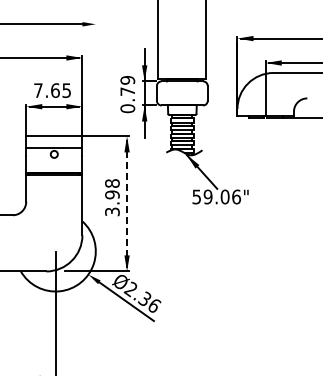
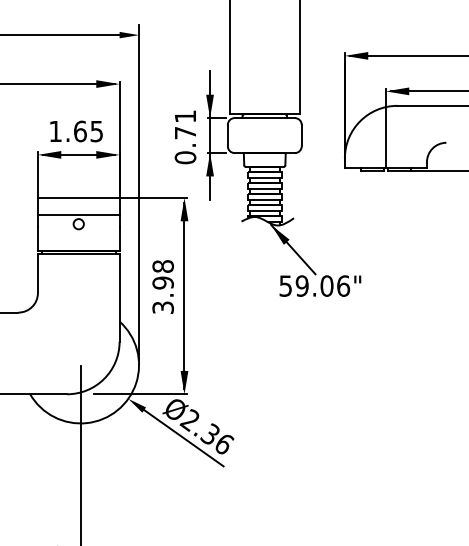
text: (127, 80) -> (185, 116), 0.79 -> 0.71
text: (38, 90) -> (55, 131), 7.65 -> 1.65
line: (95, 132) -> (138, 192), added
line: (127, 204) -> (185, 296), dashed -> solid

